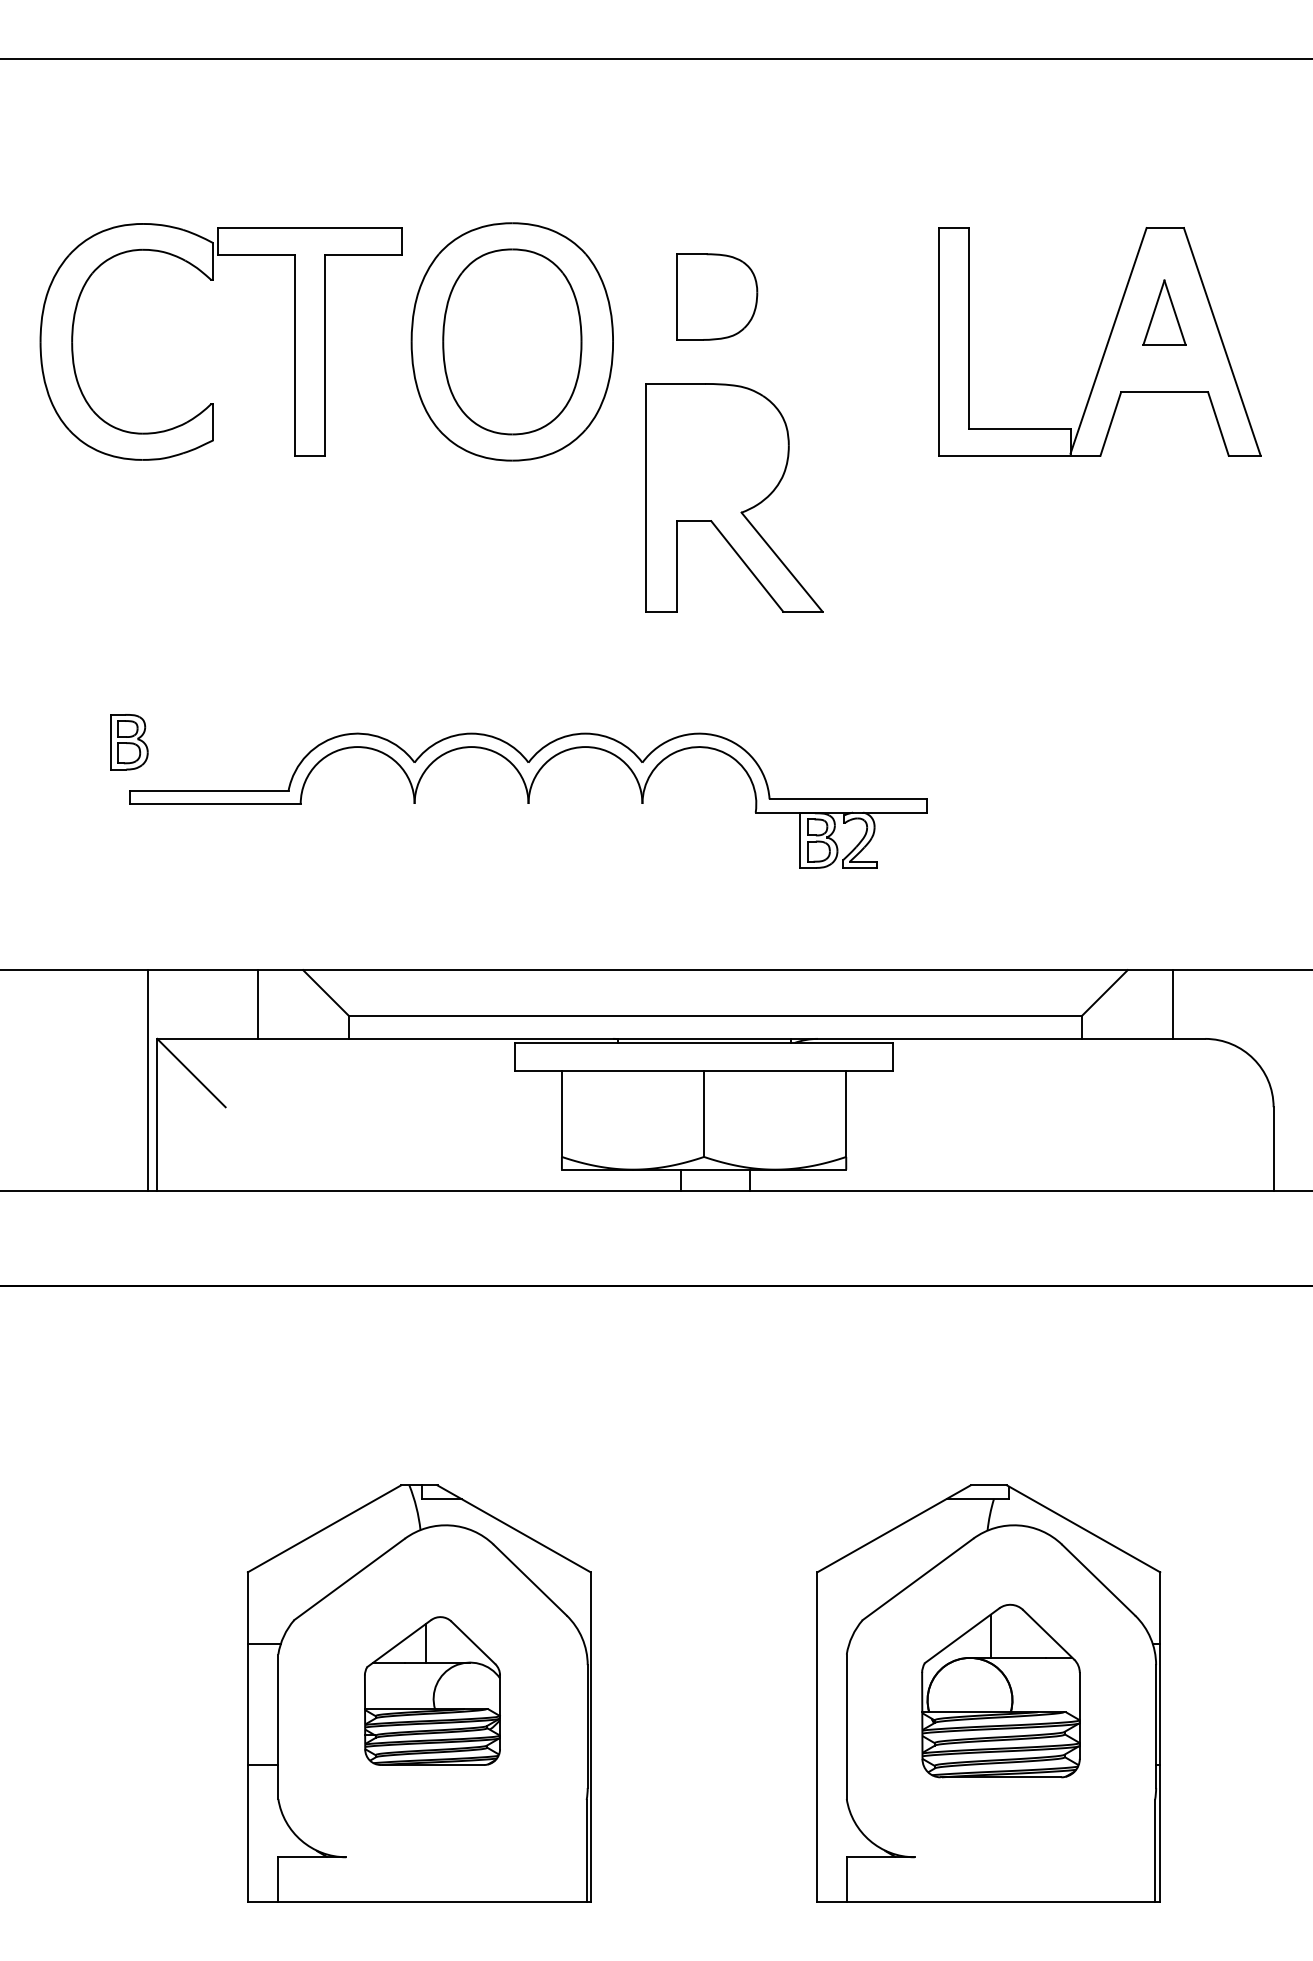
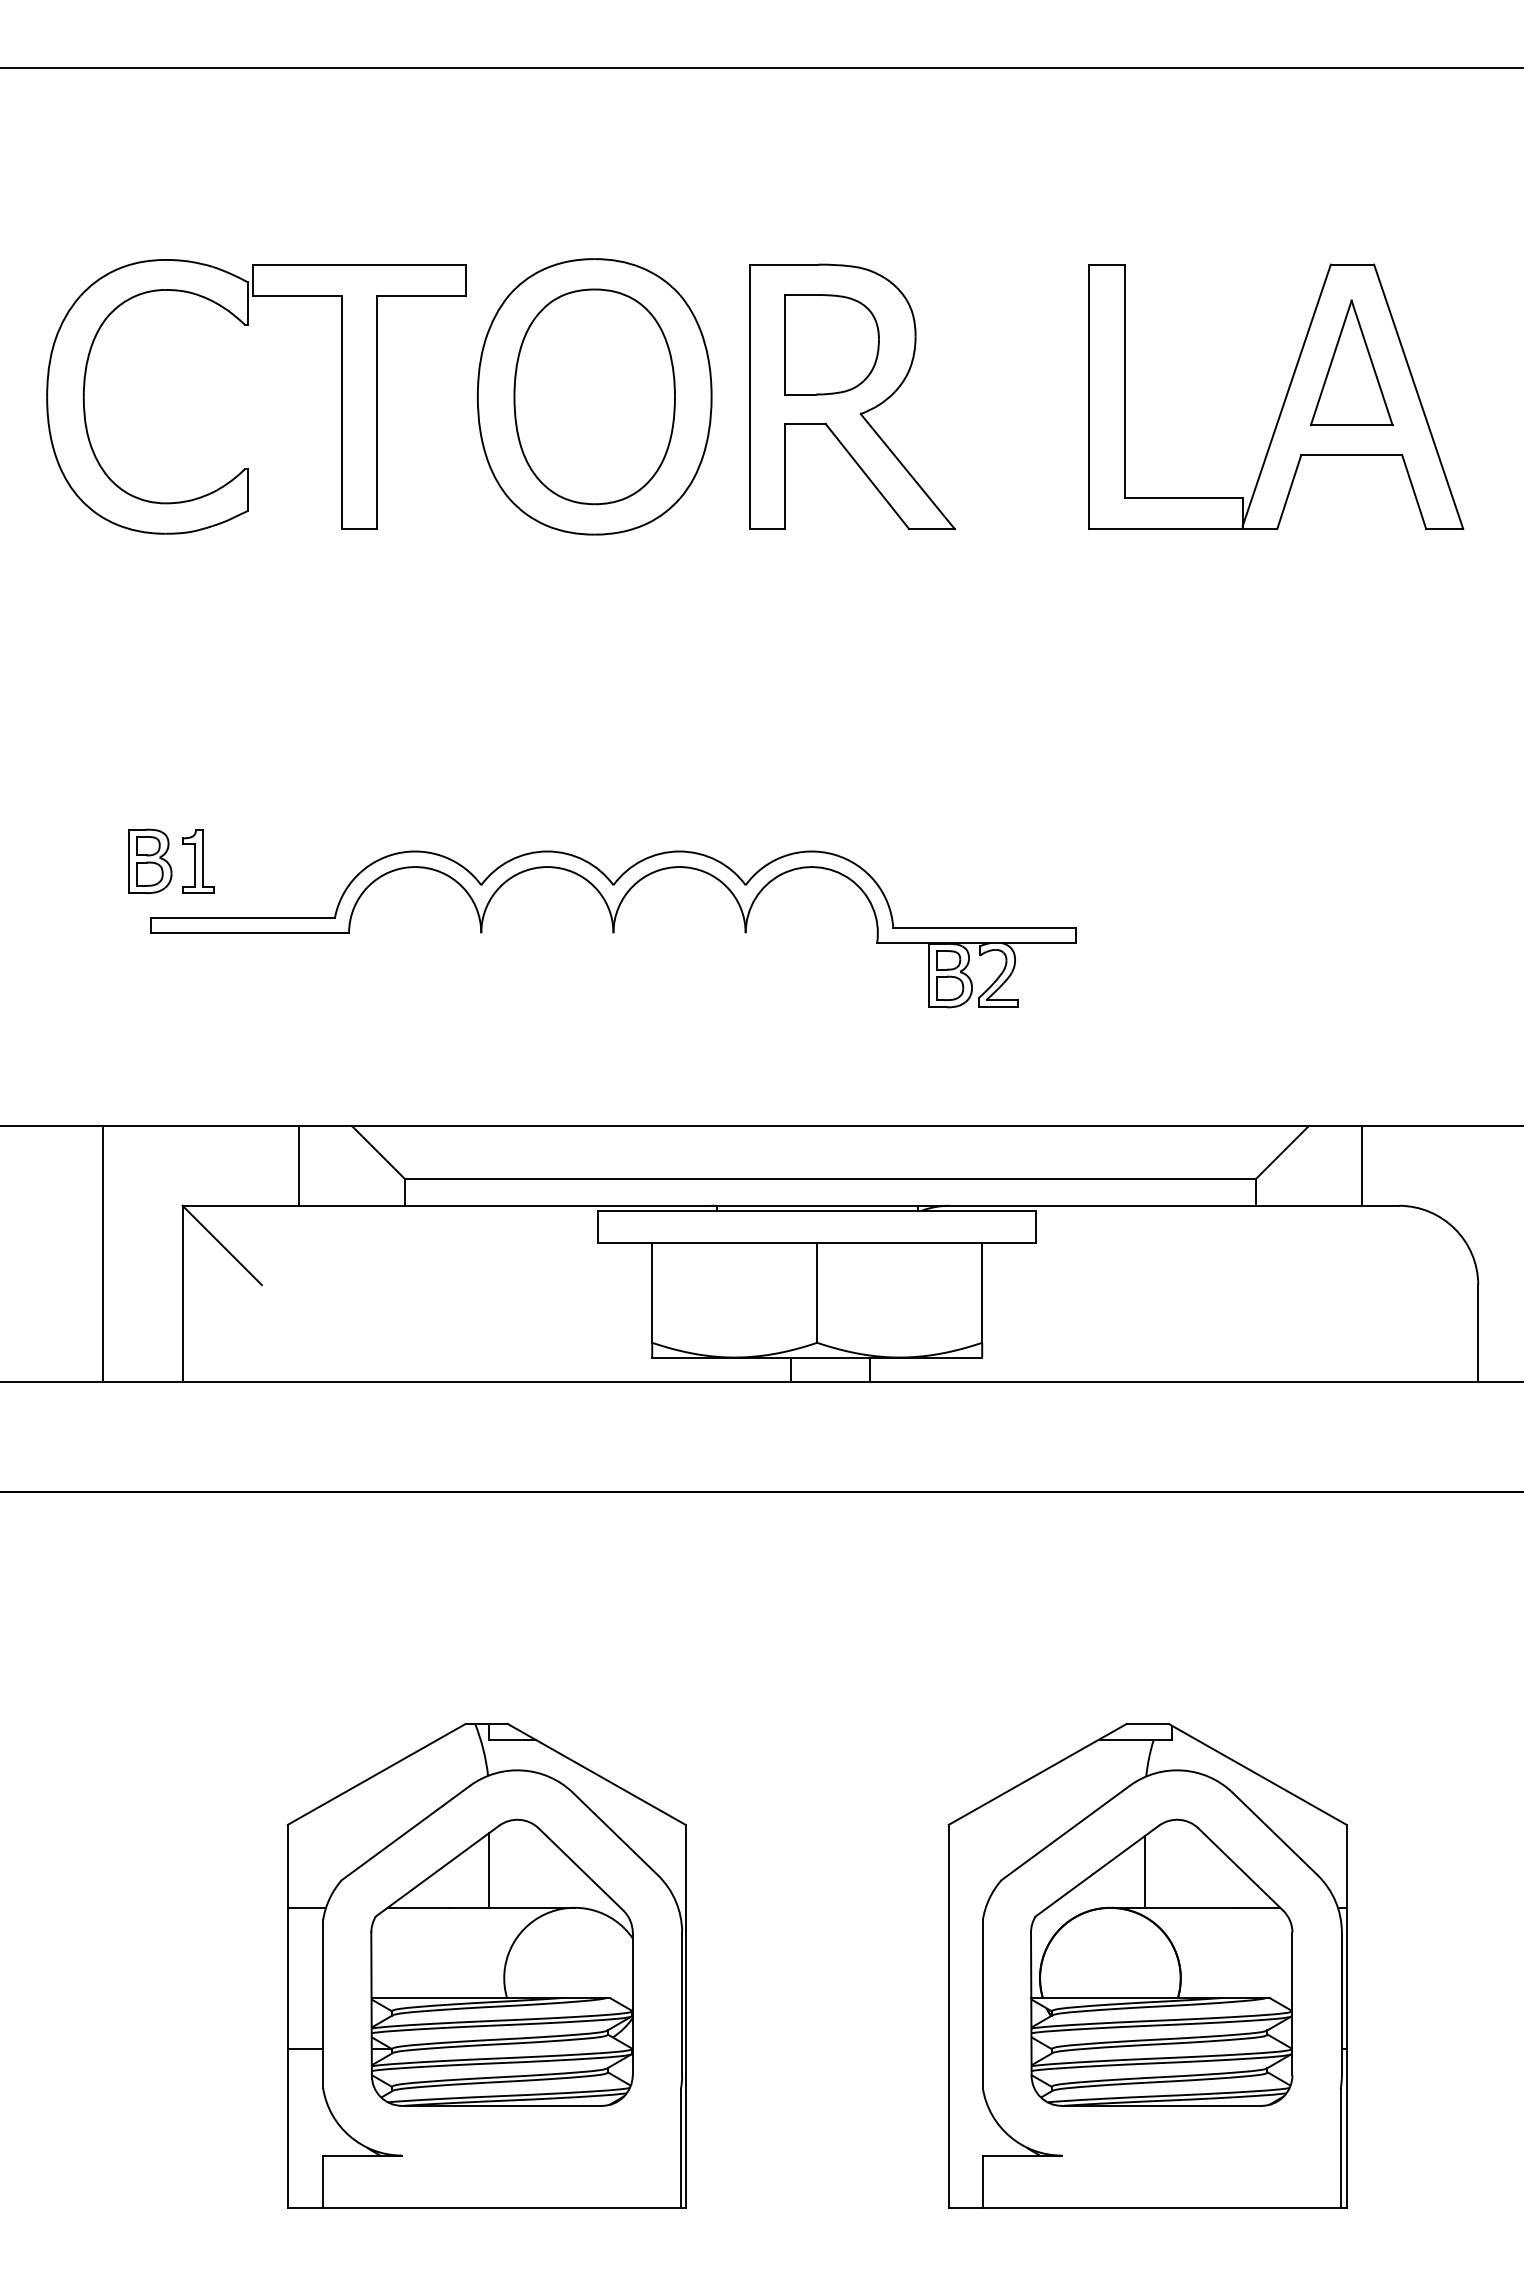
part: (1164, 312) -> (1351, 362), size x1.67
part: (734, 497) -> (852, 396), moved
part: (170, 742) -> (198, 861), added
line: (147, 1080) -> (103, 1253), moved
part: (432, 1690) -> (501, 1962), size x1.67
part: (1000, 1690) -> (1161, 1962), size x1.43

